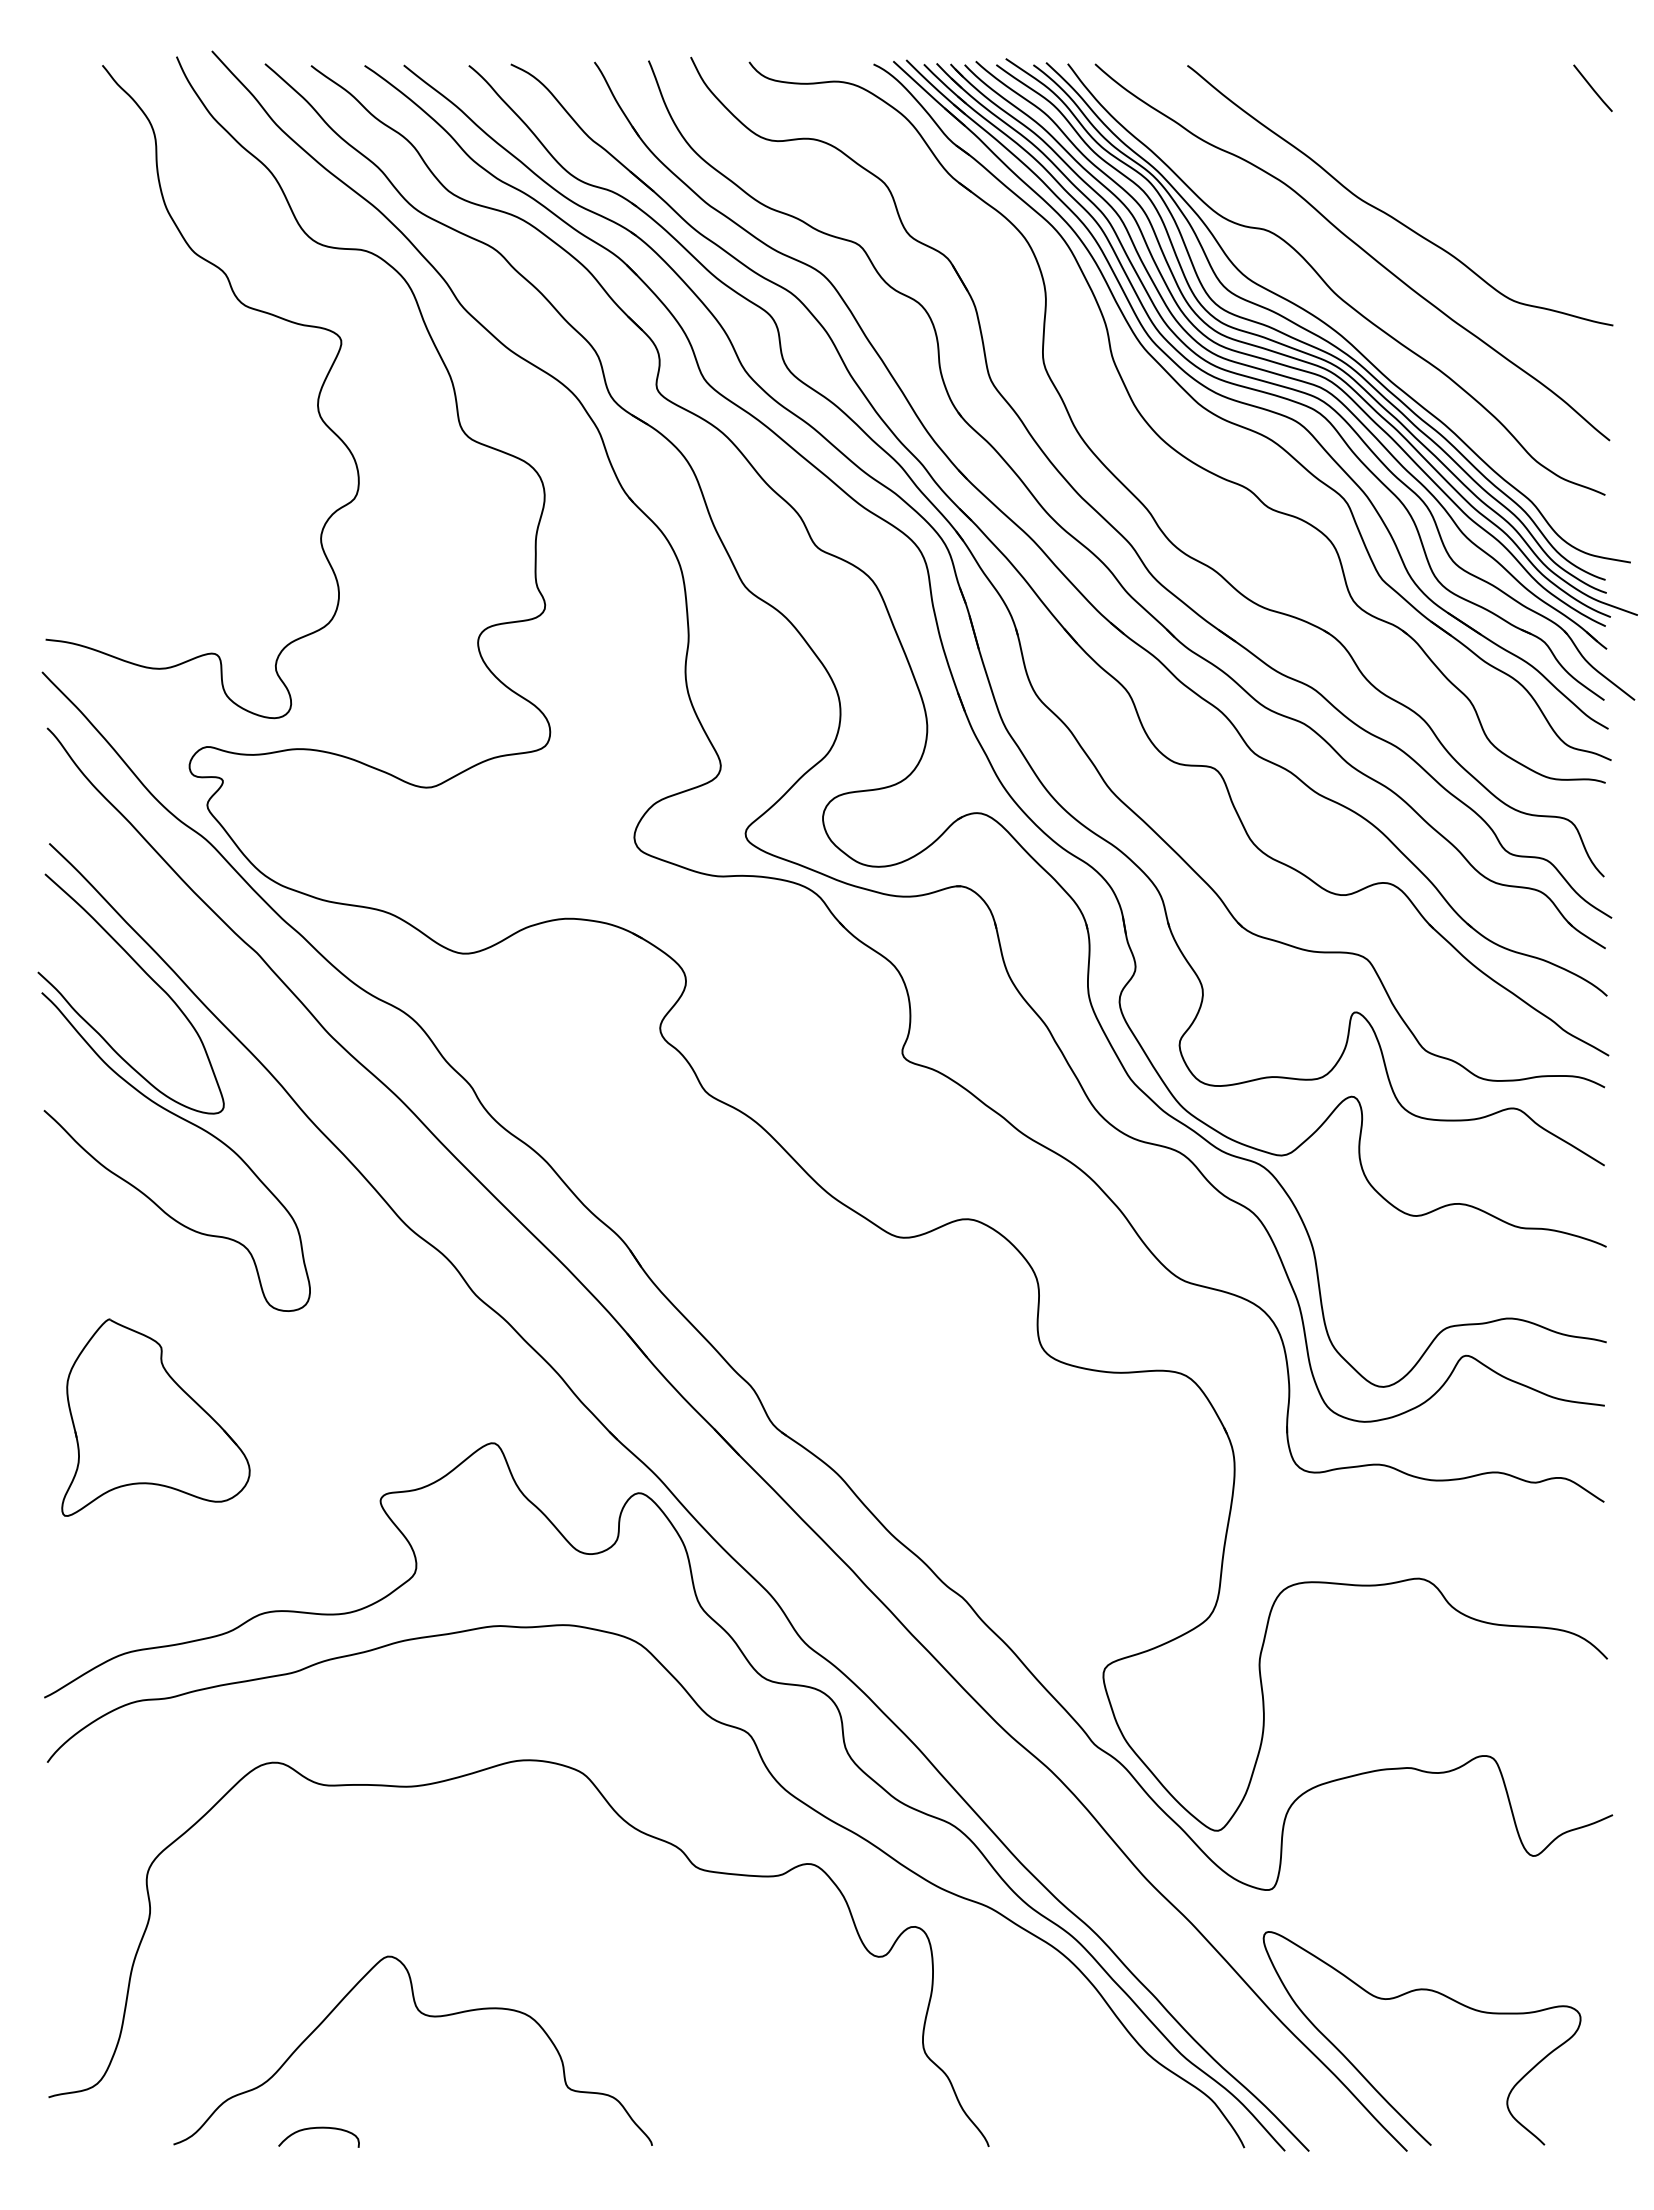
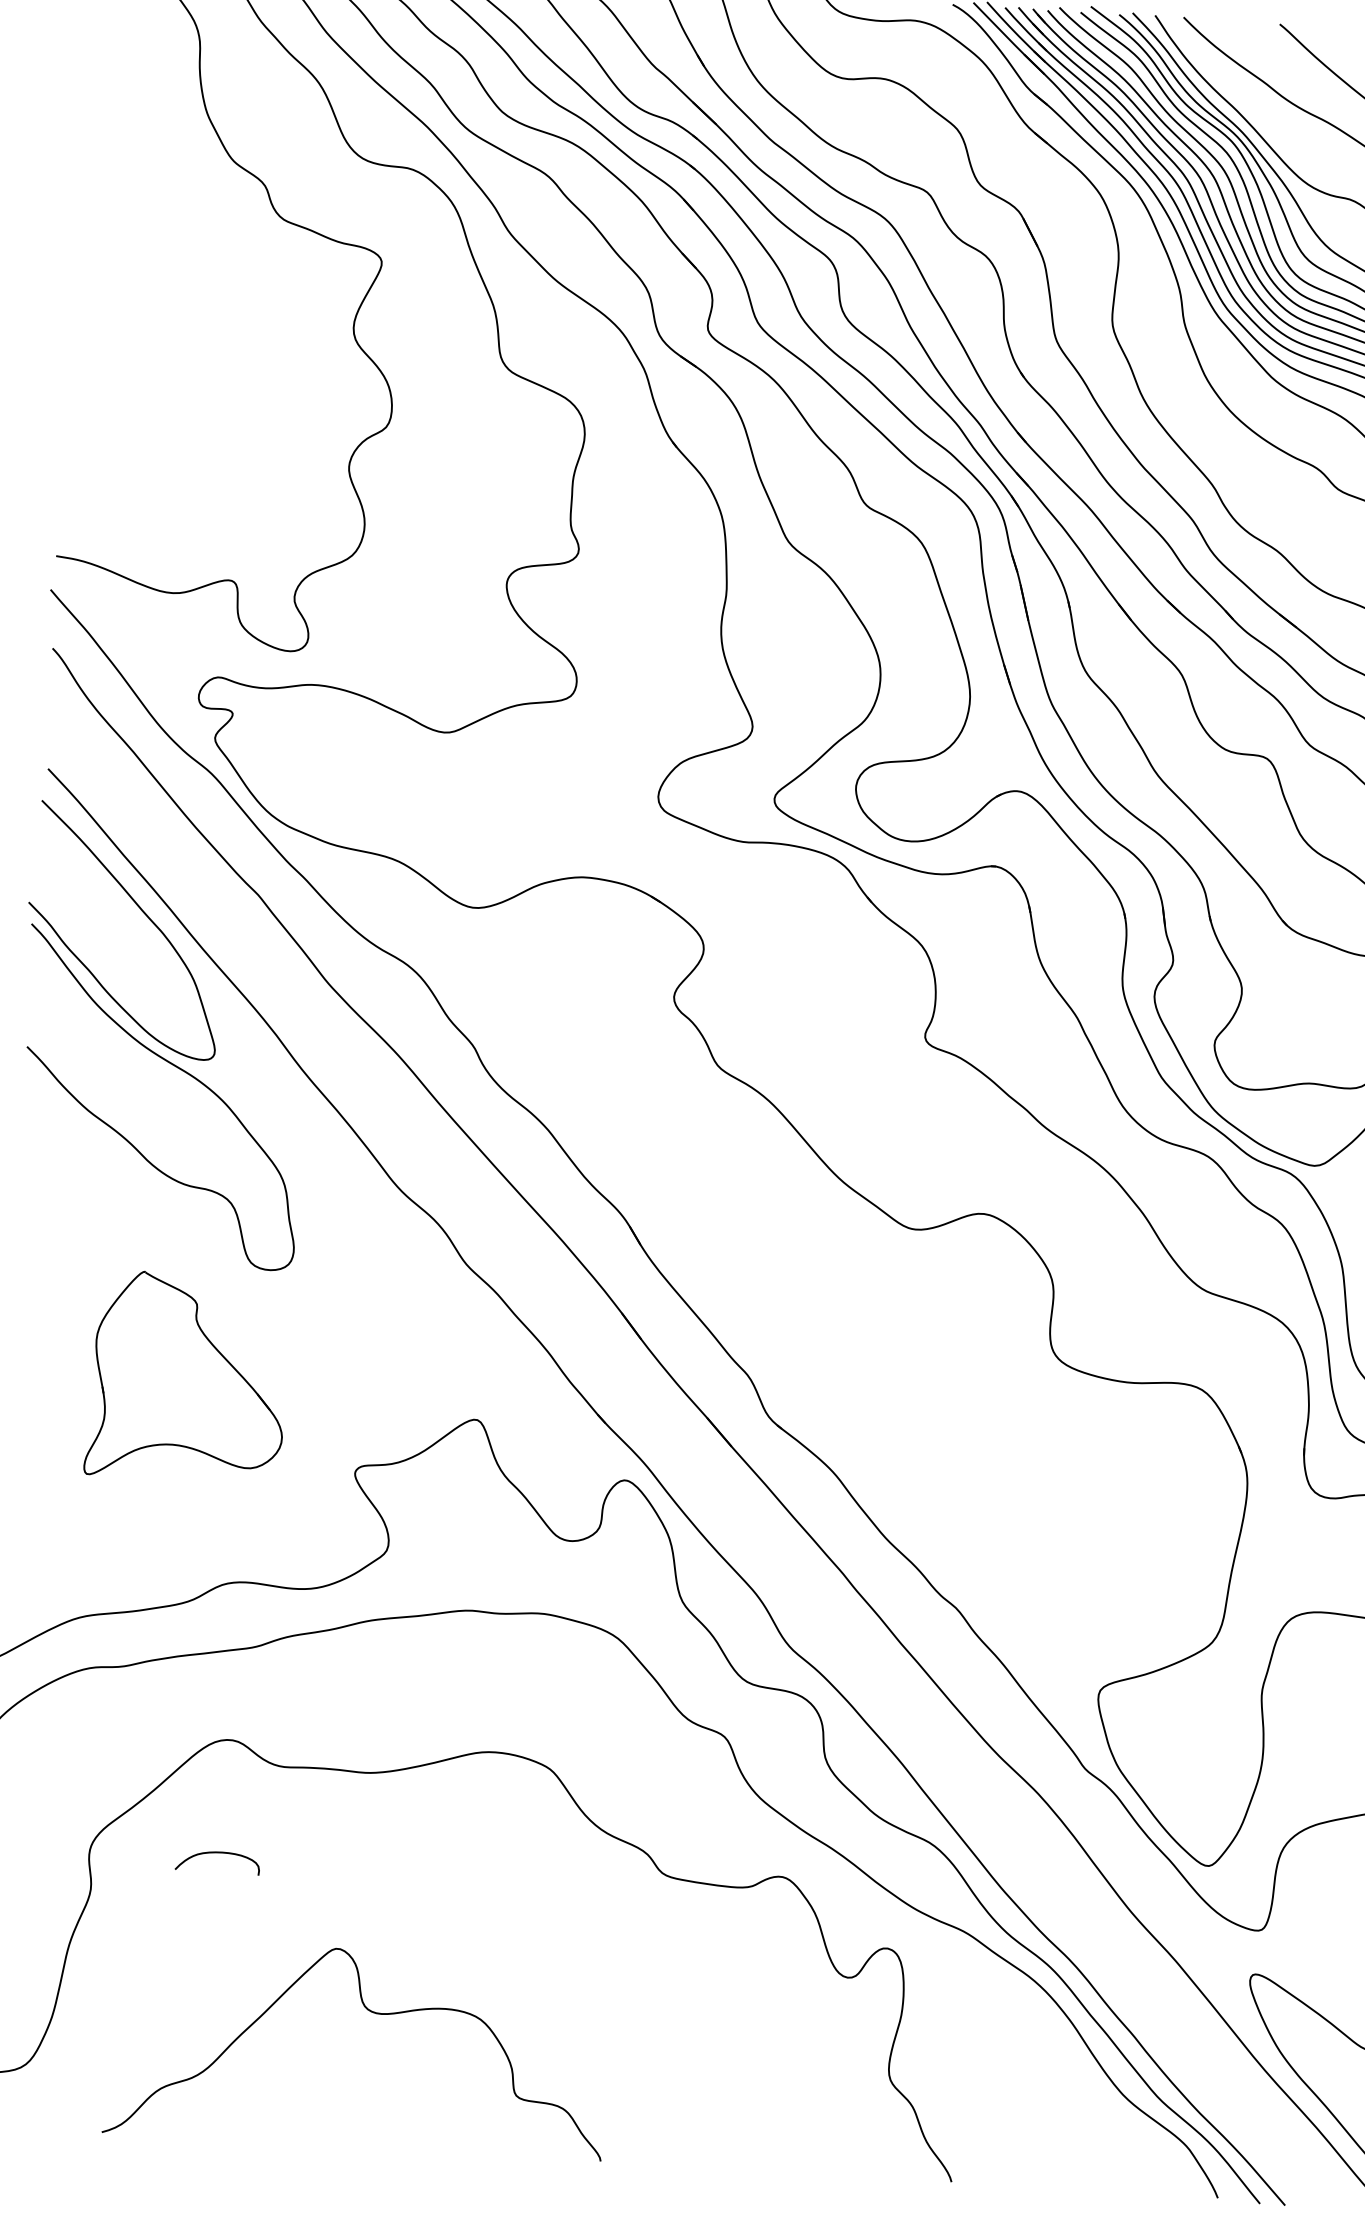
part: (155, 1417) -> (186, 1376), moved
curve: (318, 2128) -> (217, 1853), moved

